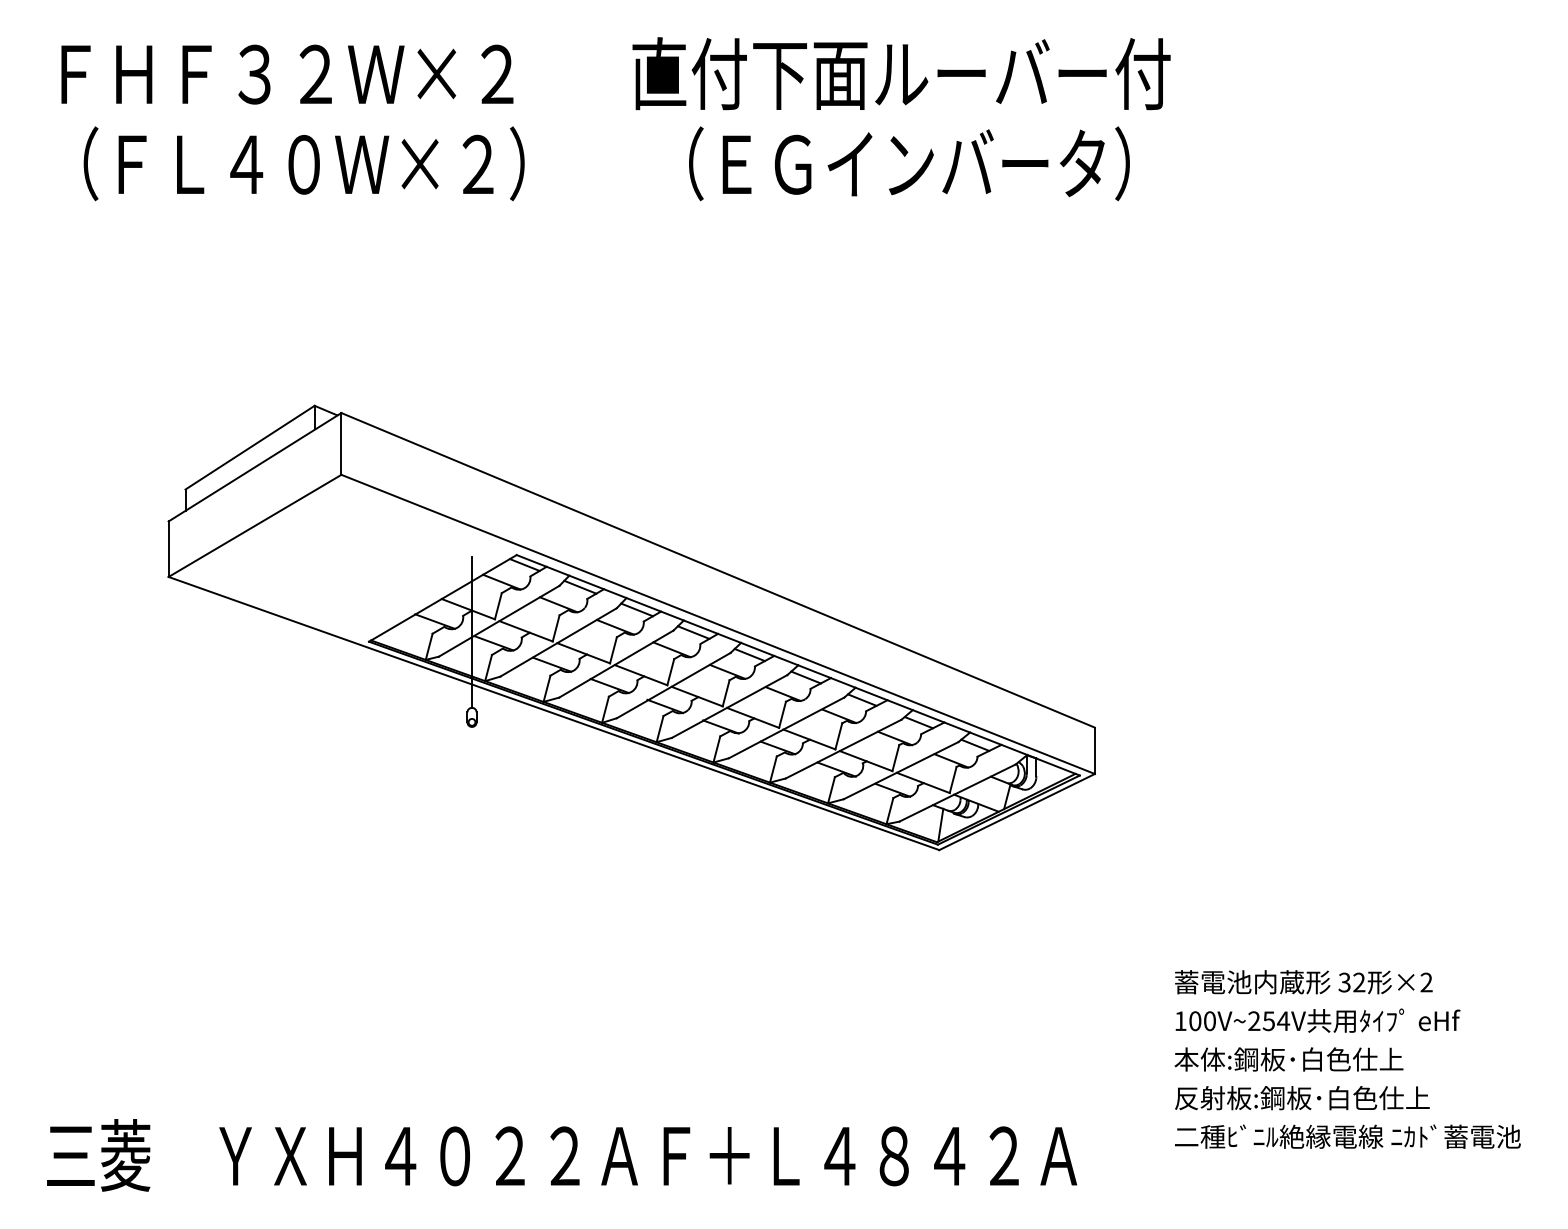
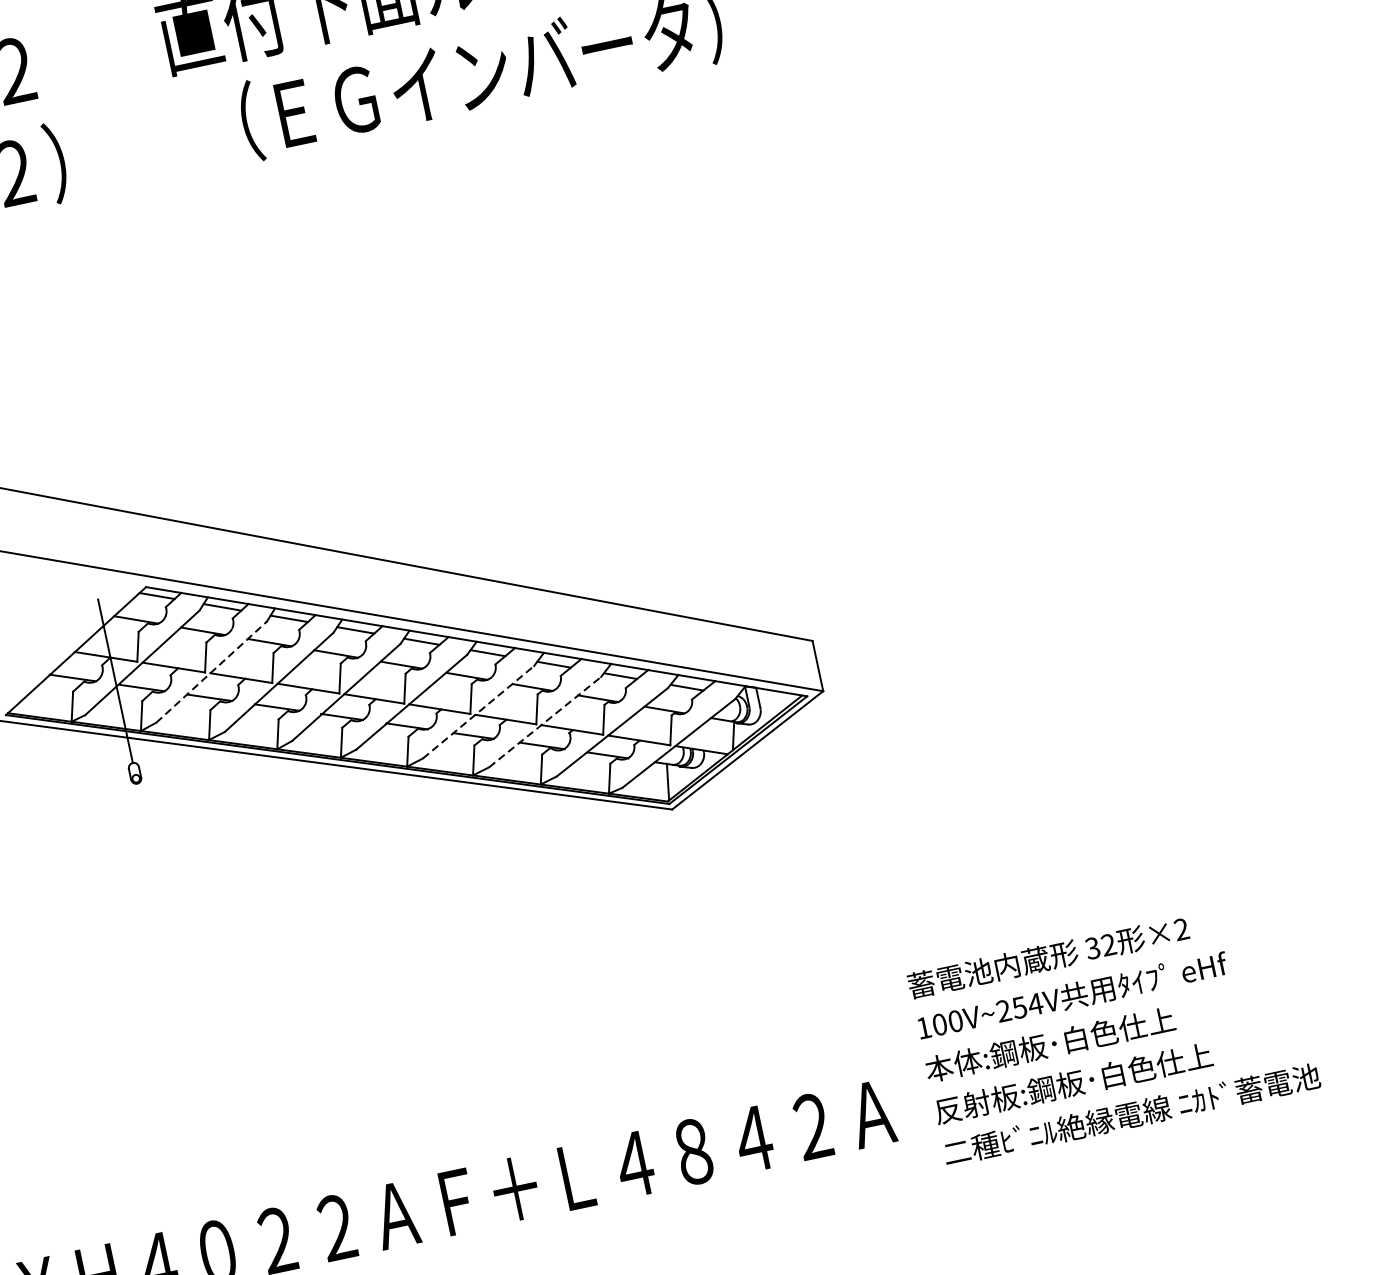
line: (558, 642) -> (211, 672), solid -> dashed
line: (787, 727) -> (479, 711), solid -> dashed
line: (843, 749) -> (545, 722), solid -> dashed
text: (1347, 1059) -> (1113, 1031), moved

